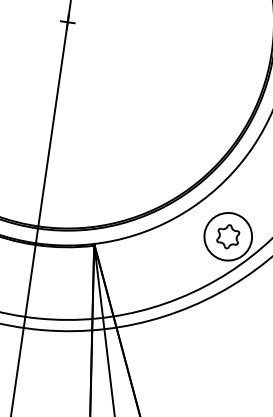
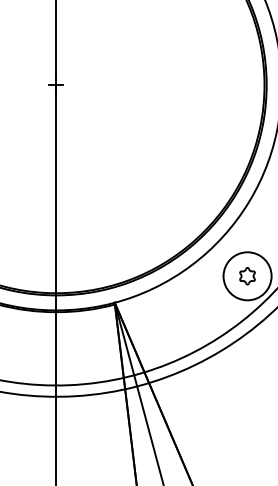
part: (228, 235) -> (247, 275), size x0.7

